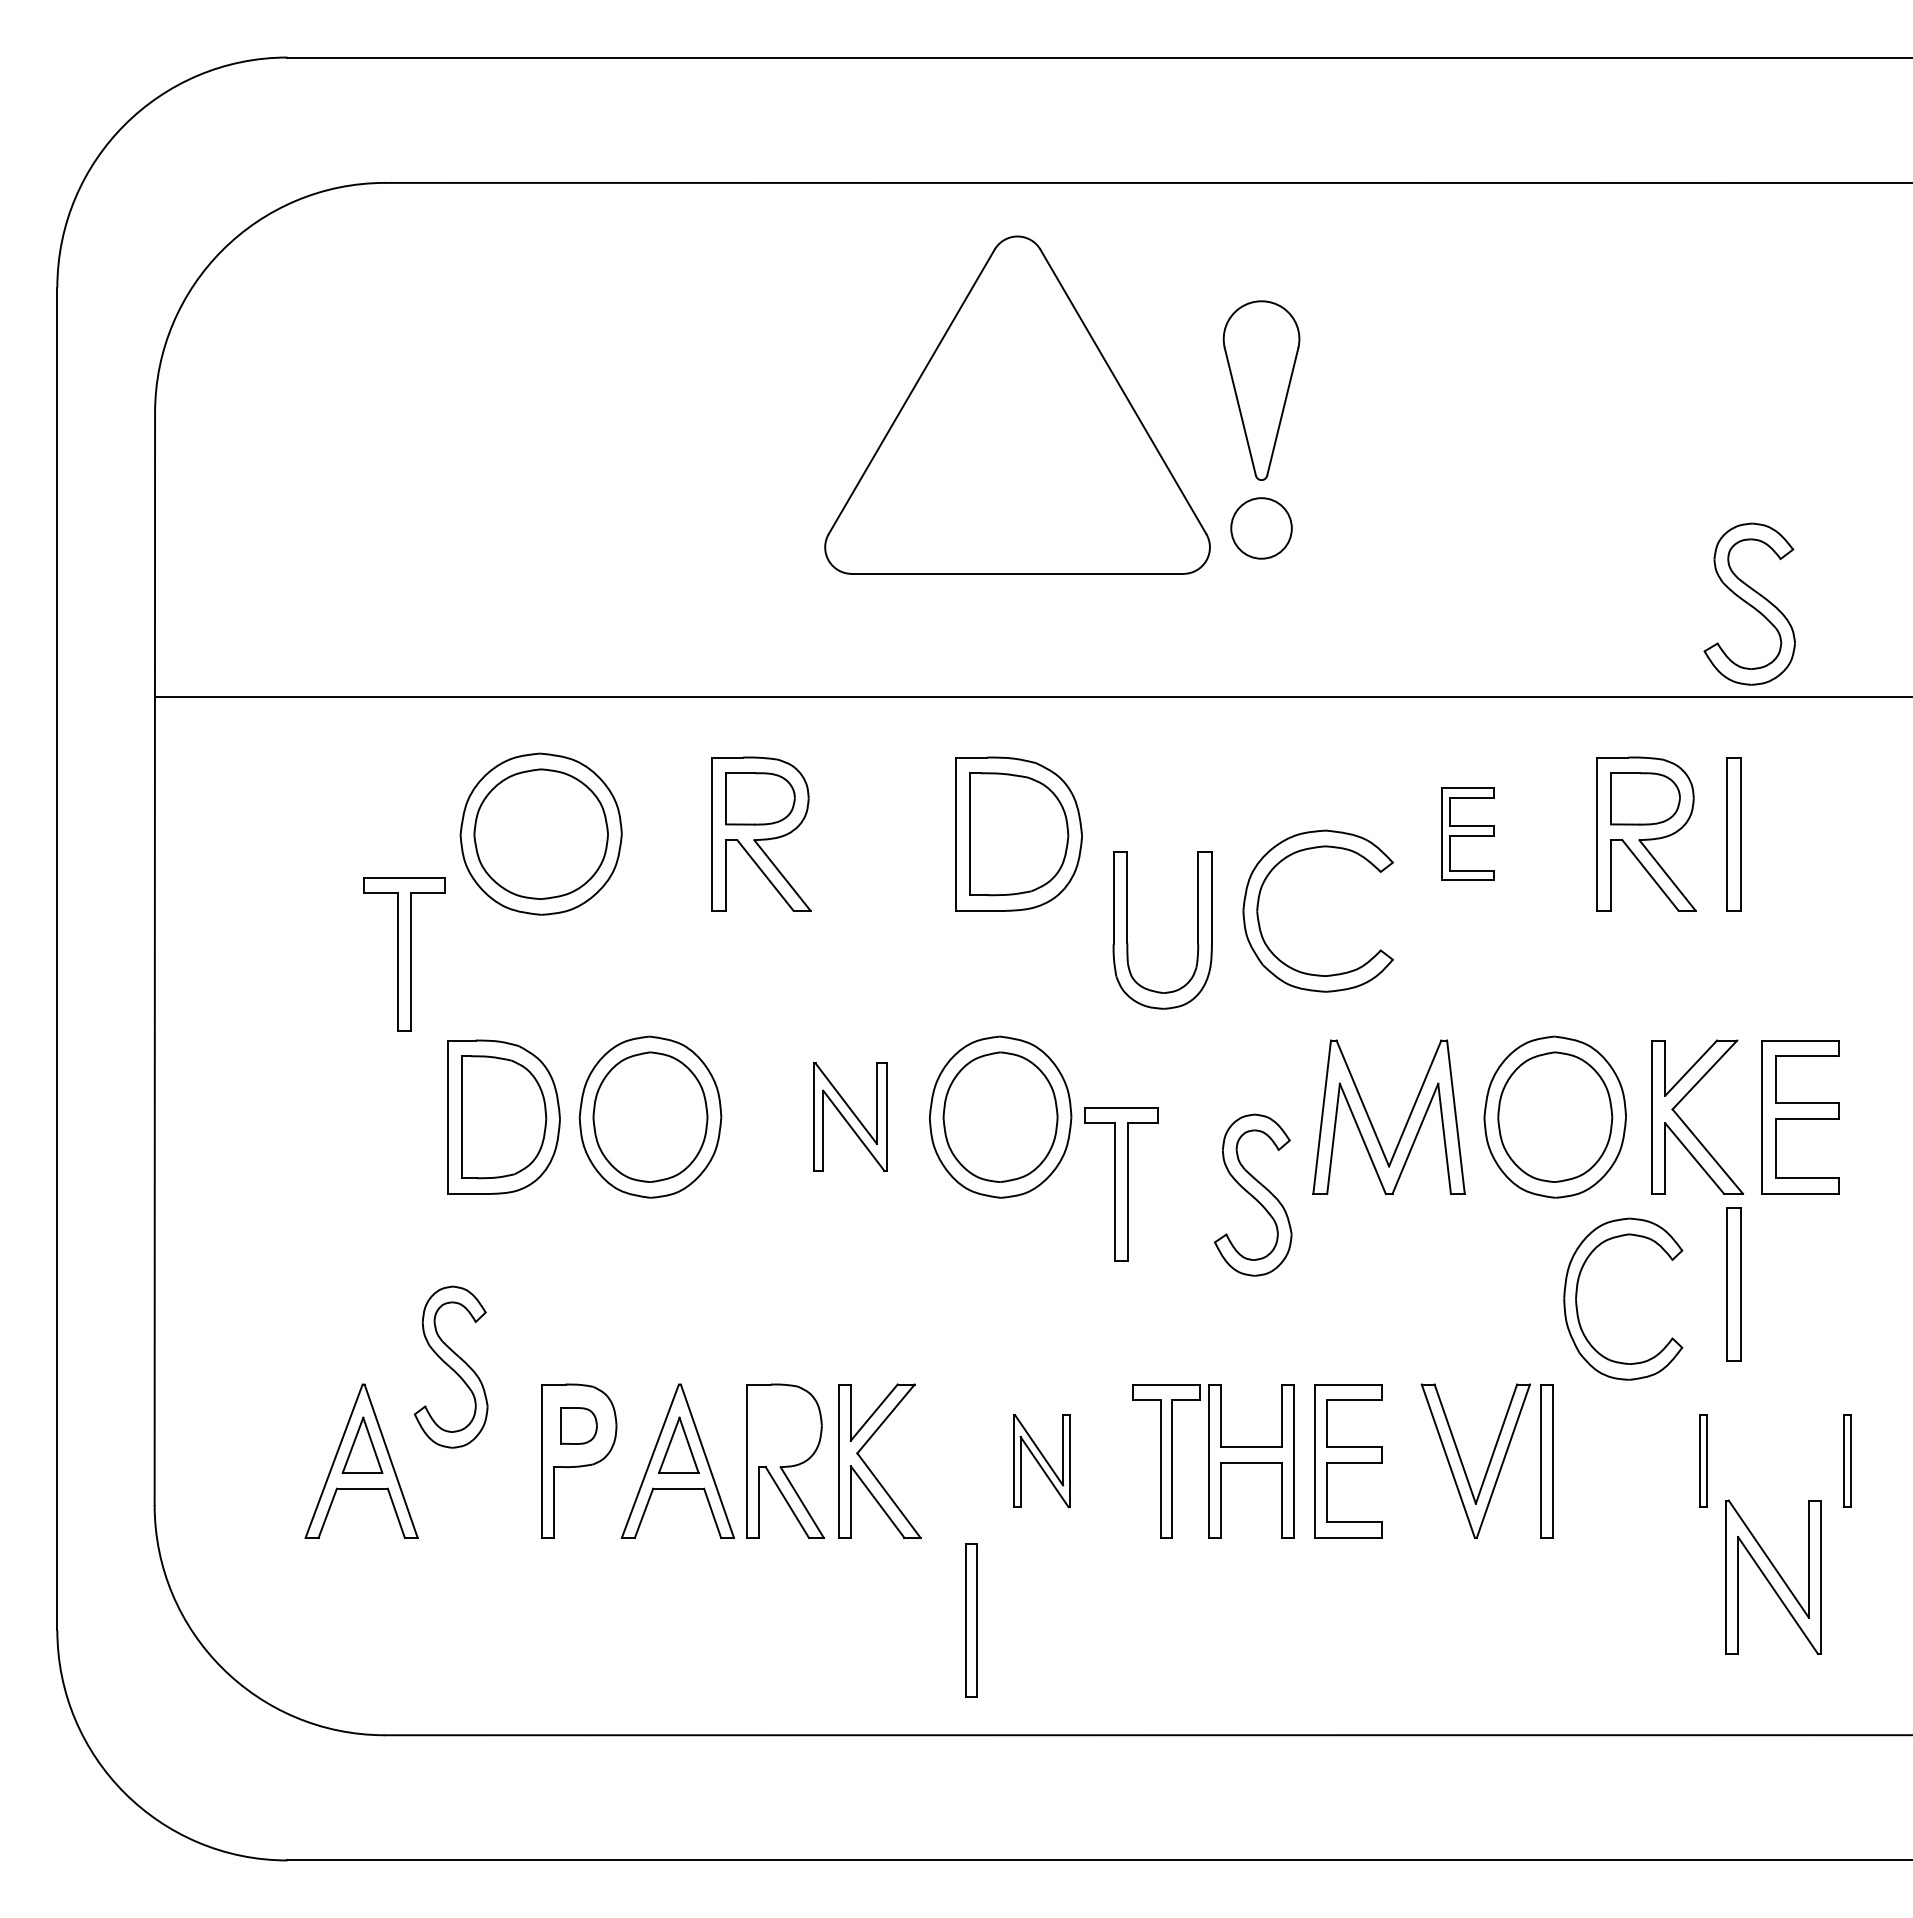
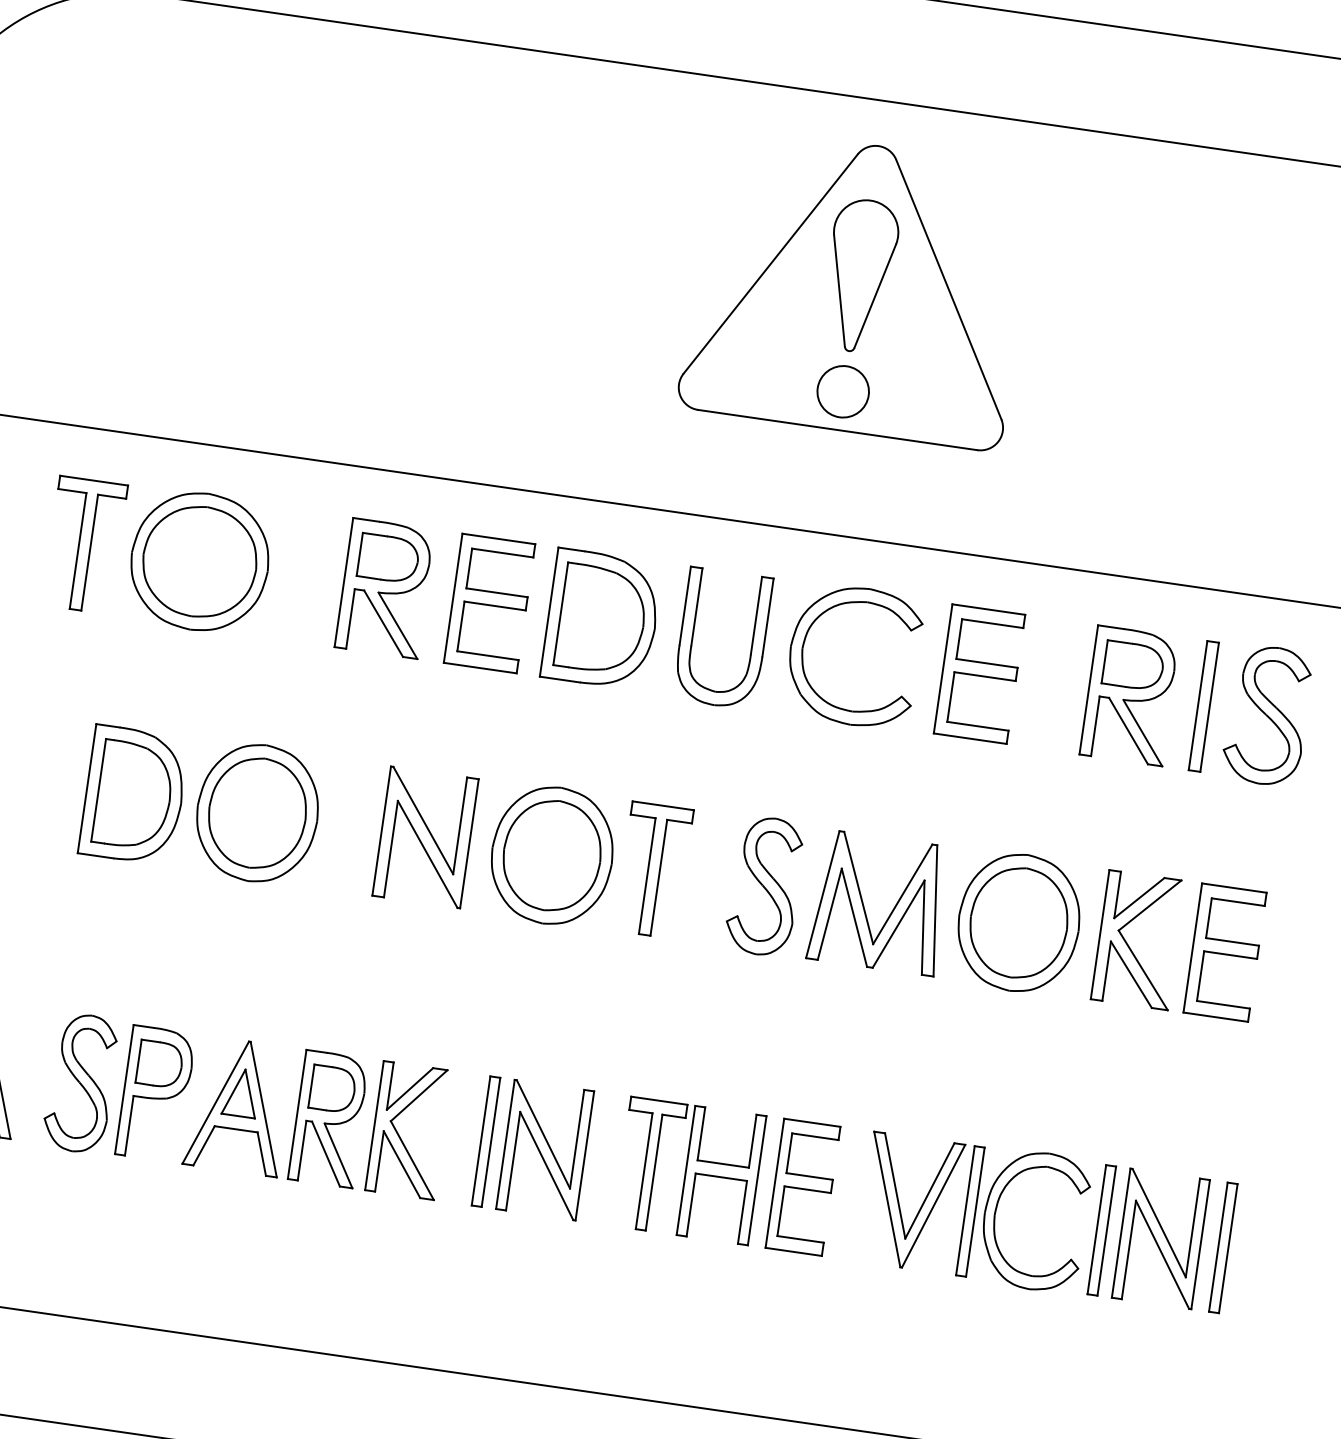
part: (1017, 404) -> (858, 287), moved
part: (1749, 603) -> (1267, 714), moved
part: (885, 834) -> (489, 603), added
part: (1467, 834) -> (979, 674), size x1.67
part: (1259, 901) -> (805, 640), moved
part: (1127, 930) -> (693, 634), moved
part: (404, 954) -> (84, 545), moved
part: (849, 1116) -> (425, 836), size x1.43
part: (1121, 1184) -> (653, 870), moved
part: (1253, 1194) -> (765, 885), moved
part: (1733, 1284) -> (1148, 1085), removed
part: (1577, 1296) -> (996, 1212), moved
part: (450, 1366) -> (80, 1082), moved
part: (578, 1425) -> (159, 1063), size x1.43
part: (784, 1425) -> (332, 1088), added
part: (1041, 1460) -> (544, 1149), size x1.67
part: (1702, 1461) -> (1101, 1230), size x1.67
part: (1847, 1461) -> (1223, 1248), size x1.67
part: (1773, 1576) -> (1161, 1238), moved
part: (971, 1620) -> (485, 1141), moved

